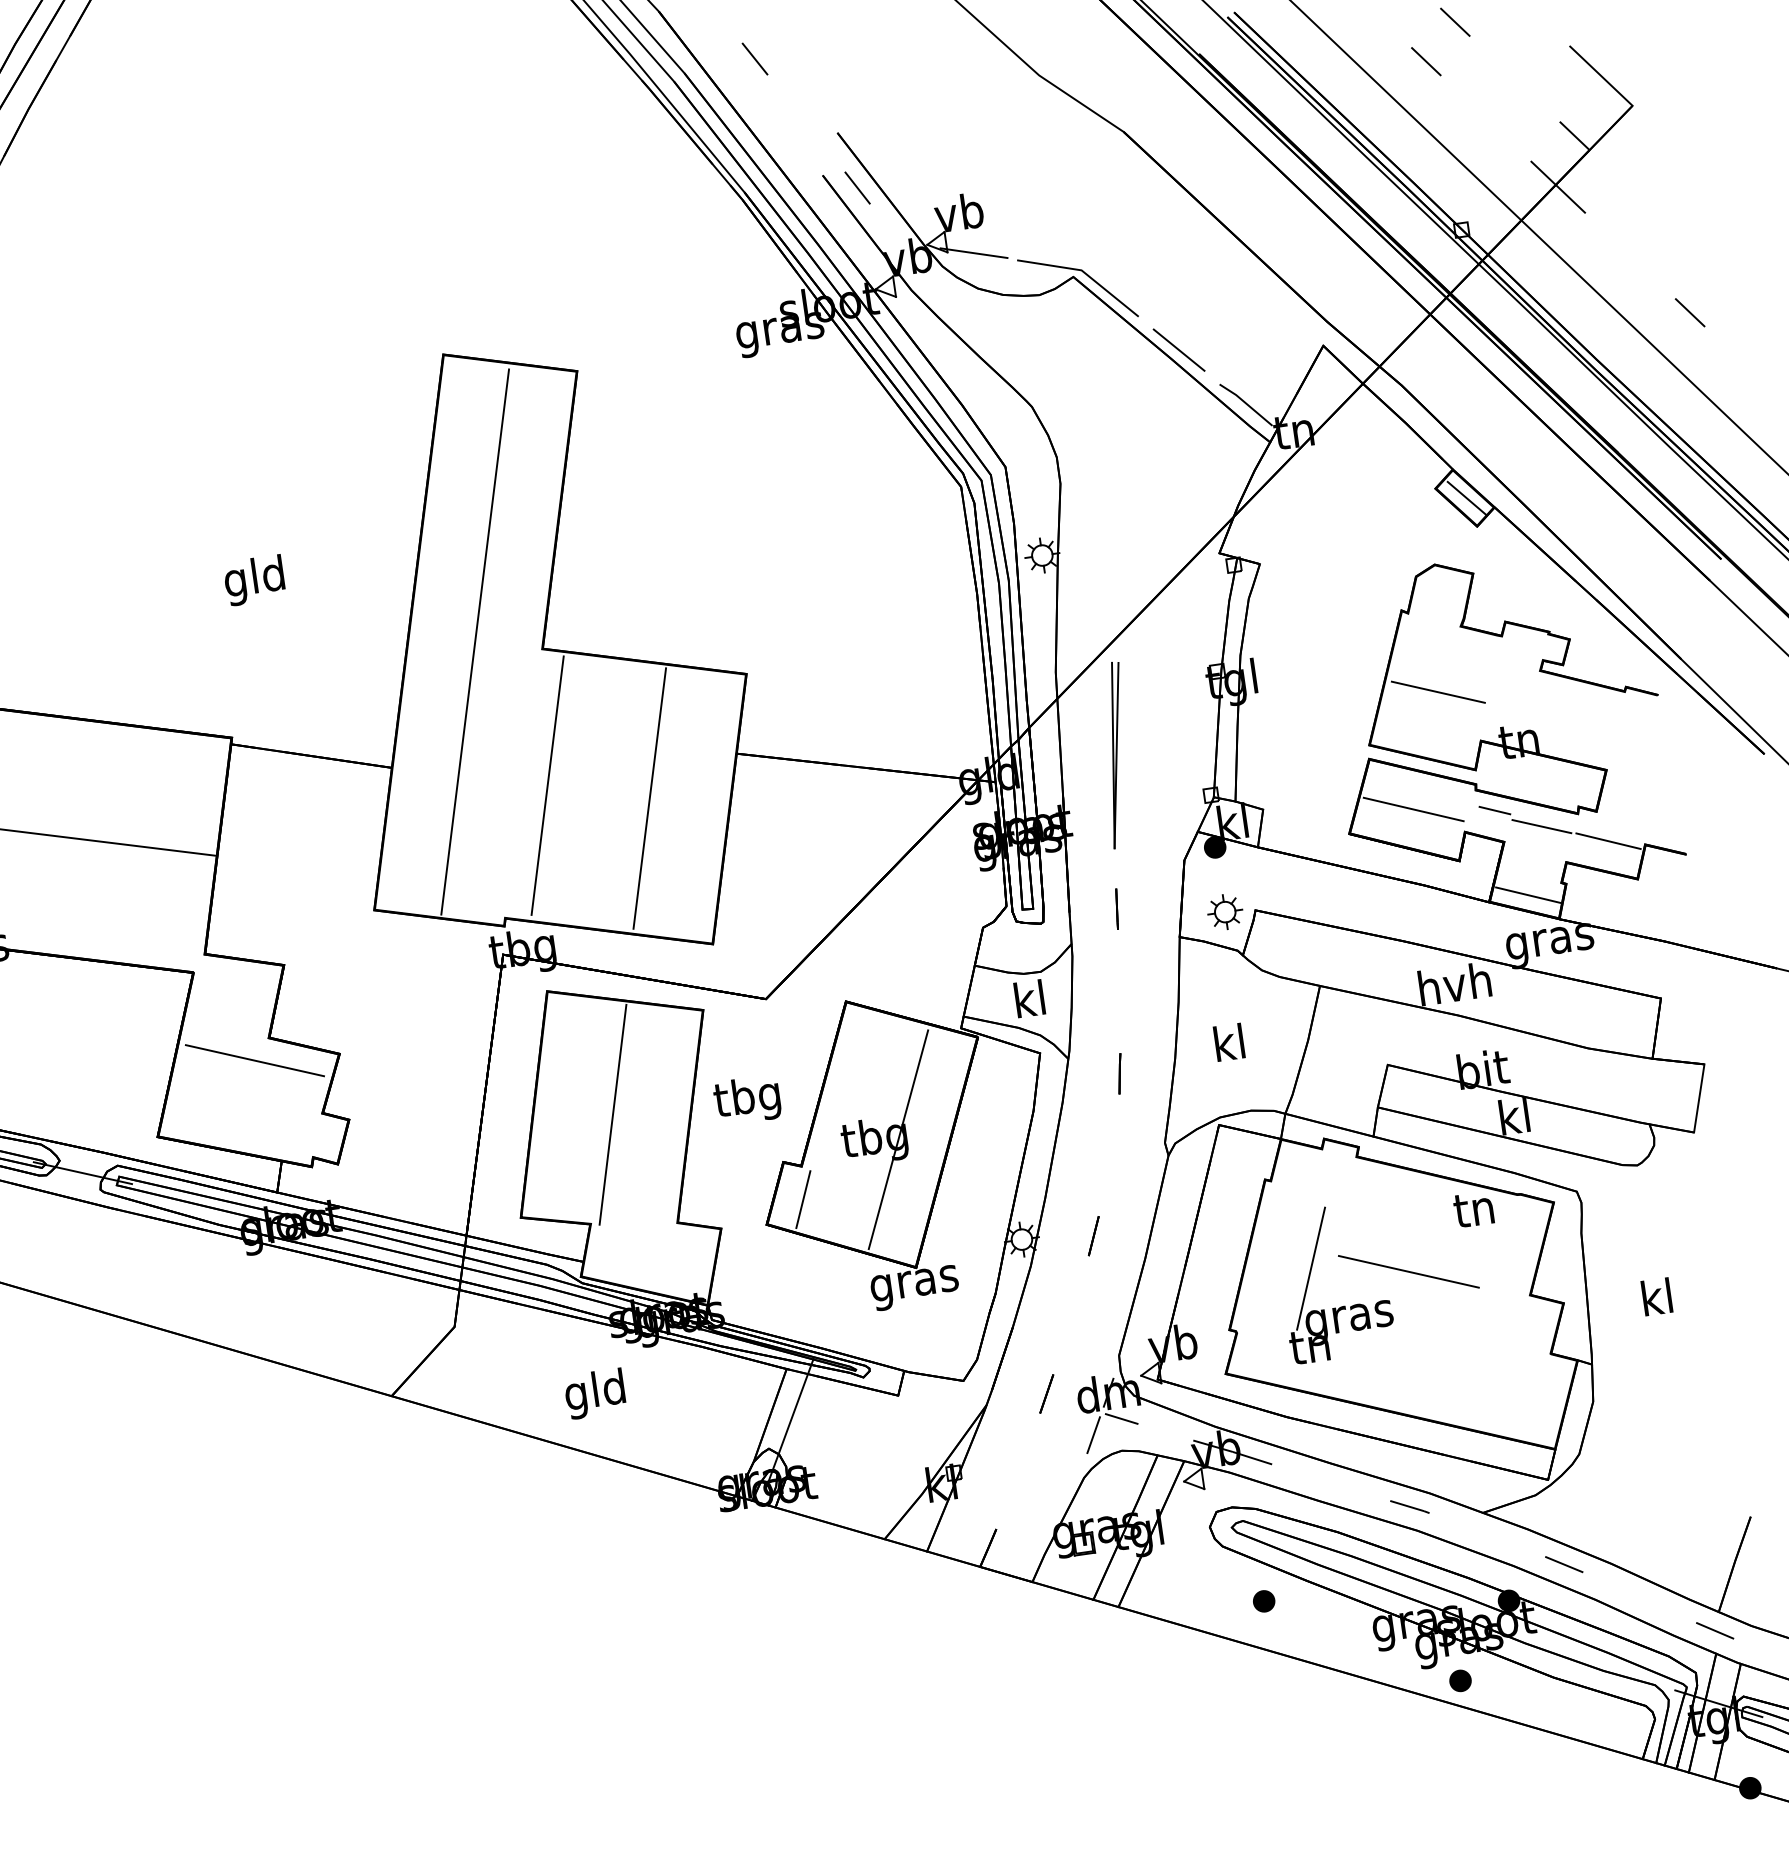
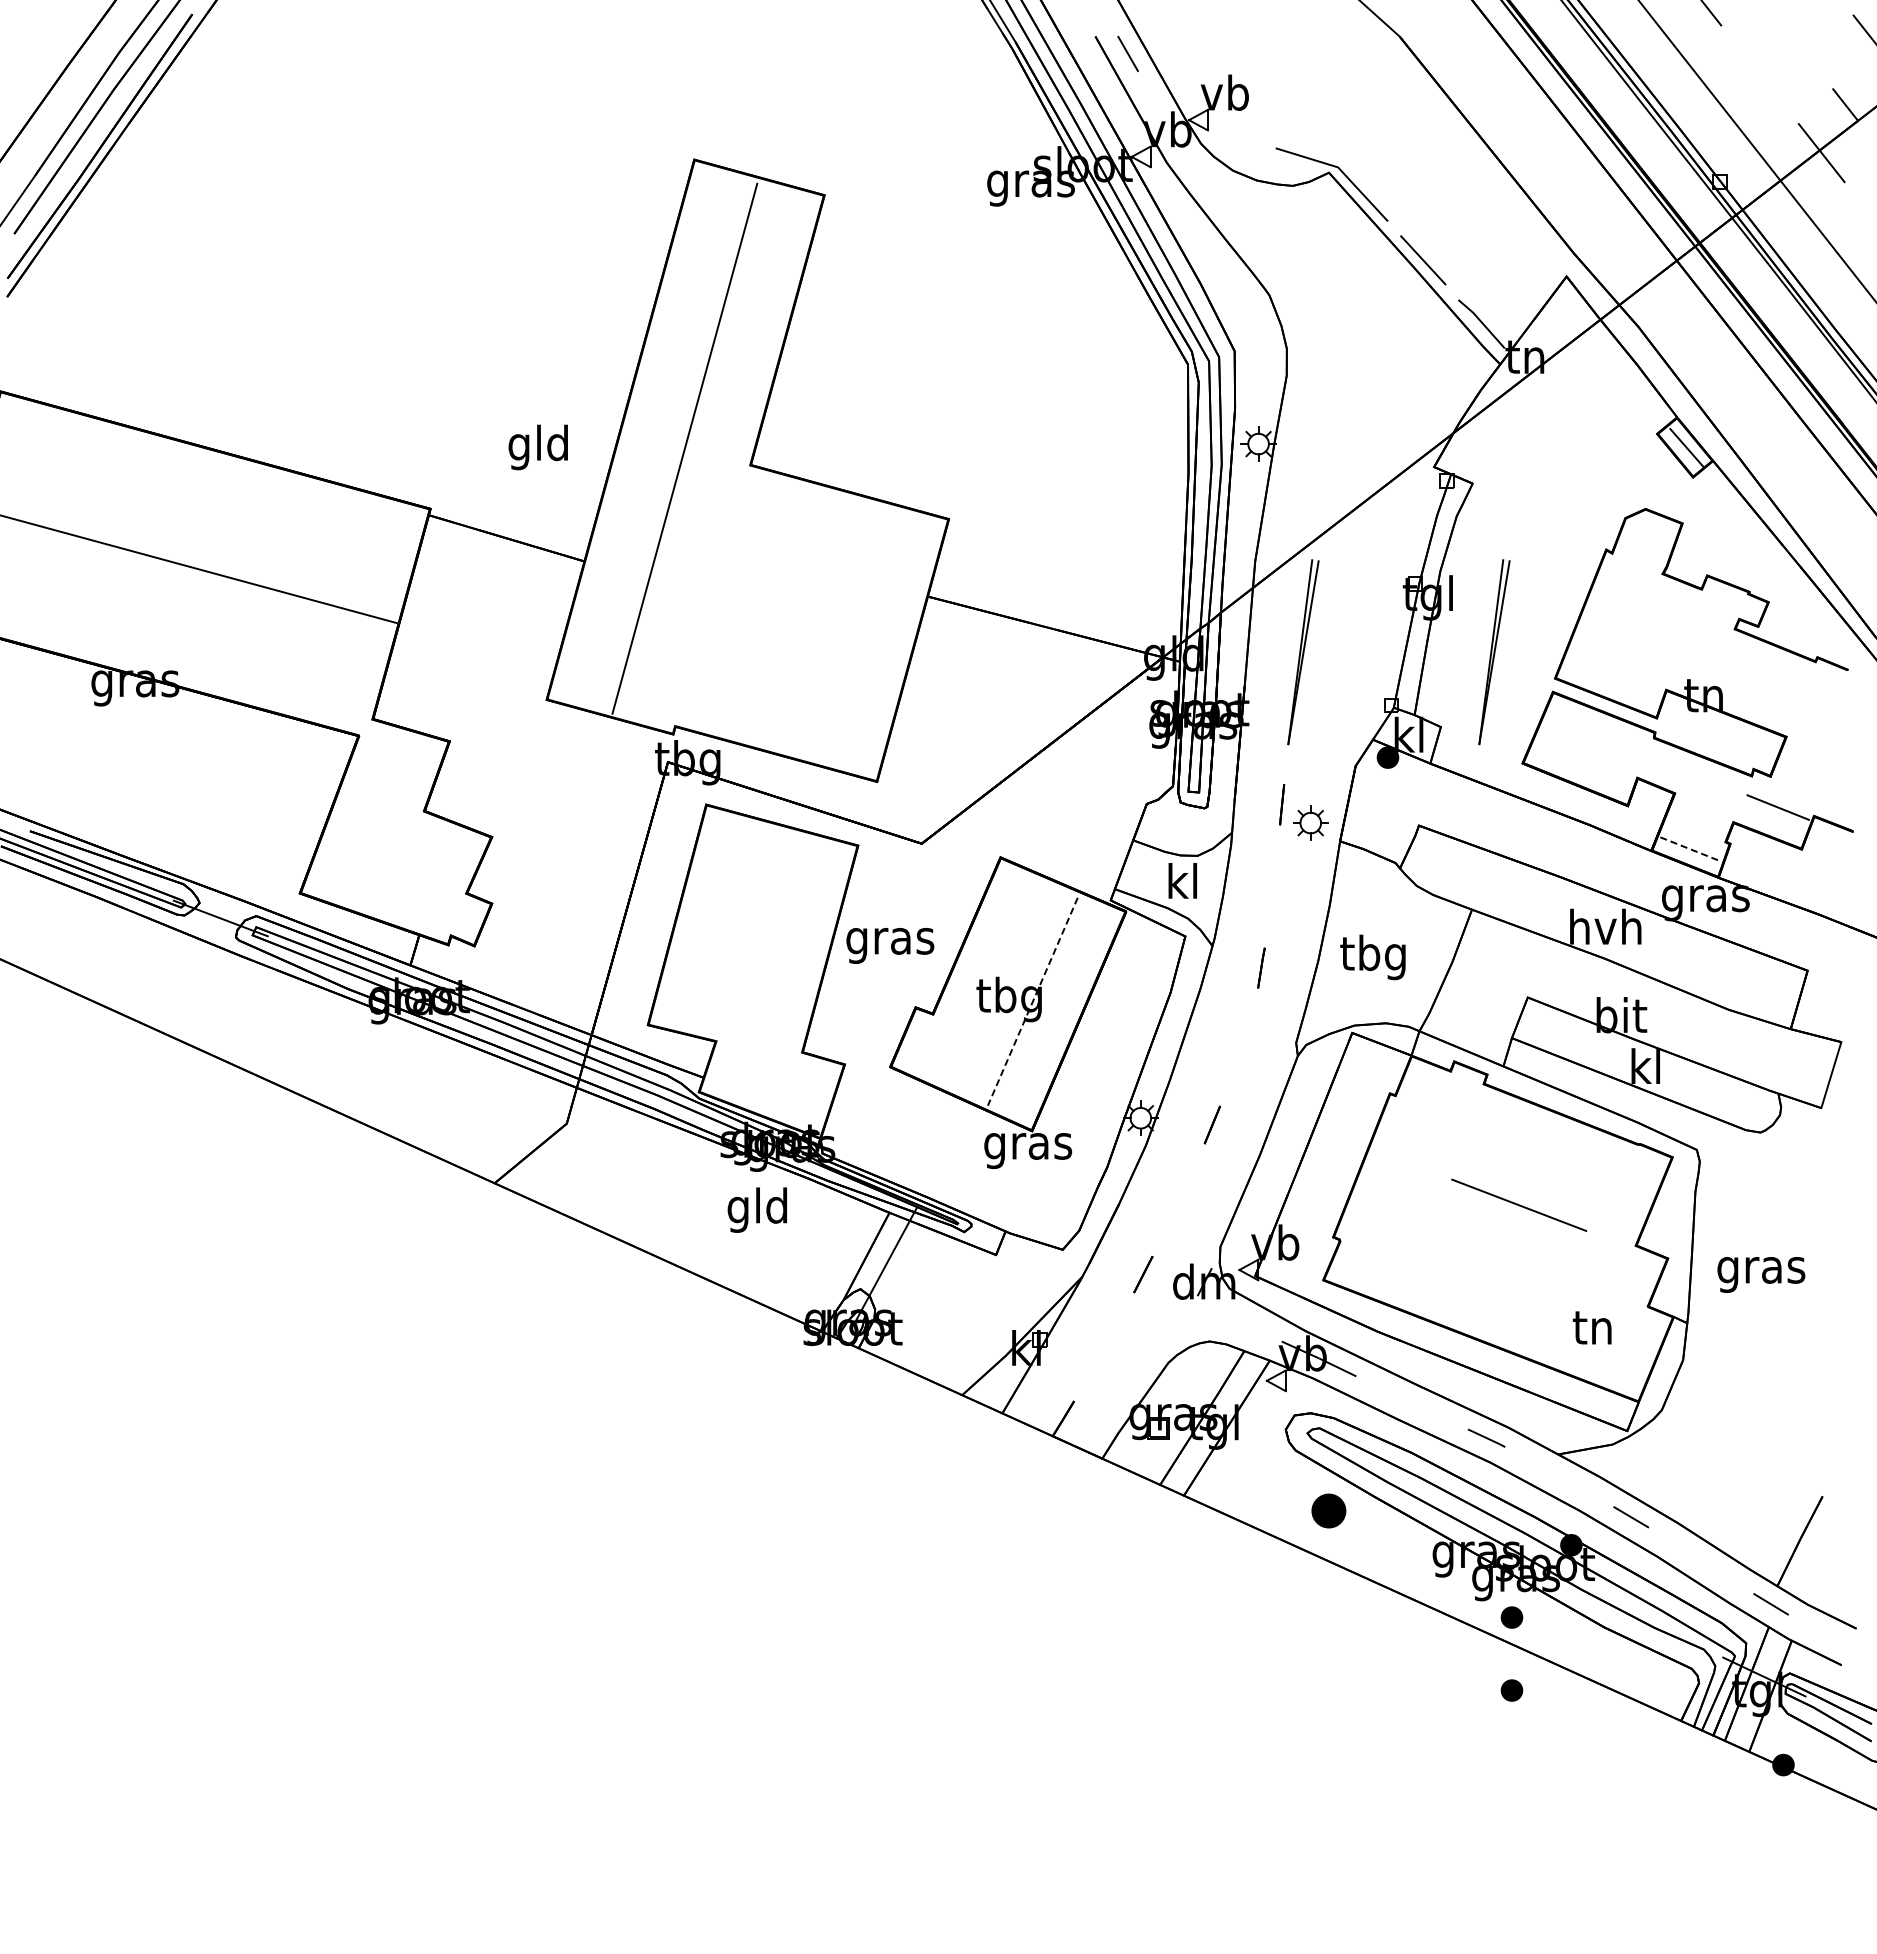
line: (973, 252) -> (1233, 134), removed
text: (253, 580) -> (537, 447), moved
line: (1437, 691) -> (1630, 635), removed
part: (1305, 728) -> (1494, 652), added
line: (546, 784) -> (735, 600), removed
line: (649, 798) -> (835, 628), removed
line: (1413, 809) -> (1589, 748), removed
line: (1494, 810) -> (1669, 760), removed
line: (1542, 826) -> (1714, 783), removed
line: (1527, 895) -> (1690, 849), solid -> dashed
part: (1224, 911) -> (1310, 822), moved
text: (1228, 1047) -> (1372, 957), kl -> tbg
line: (255, 1060) -> (407, 831), removed
text: (748, 1099) -> (890, 940), tbg -> gras
line: (612, 1114) -> (753, 936), removed
line: (898, 1140) -> (1032, 1002), solid -> dashed
line: (803, 1199) -> (930, 1047), removed
text: (1472, 1209) -> (1591, 1327), moved
part: (1310, 1278) -> (1420, 1197), removed
text: (1657, 1300) -> (1761, 1269), kl -> gras
text: (594, 1393) -> (756, 1209), moved
line: (1121, 1418) -> (1213, 1309), removed
line: (1093, 1434) -> (1183, 1321), removed
part: (1263, 1601) -> (1328, 1510), size x1.6
part: (1470, 1753) -> (1511, 1690), added

